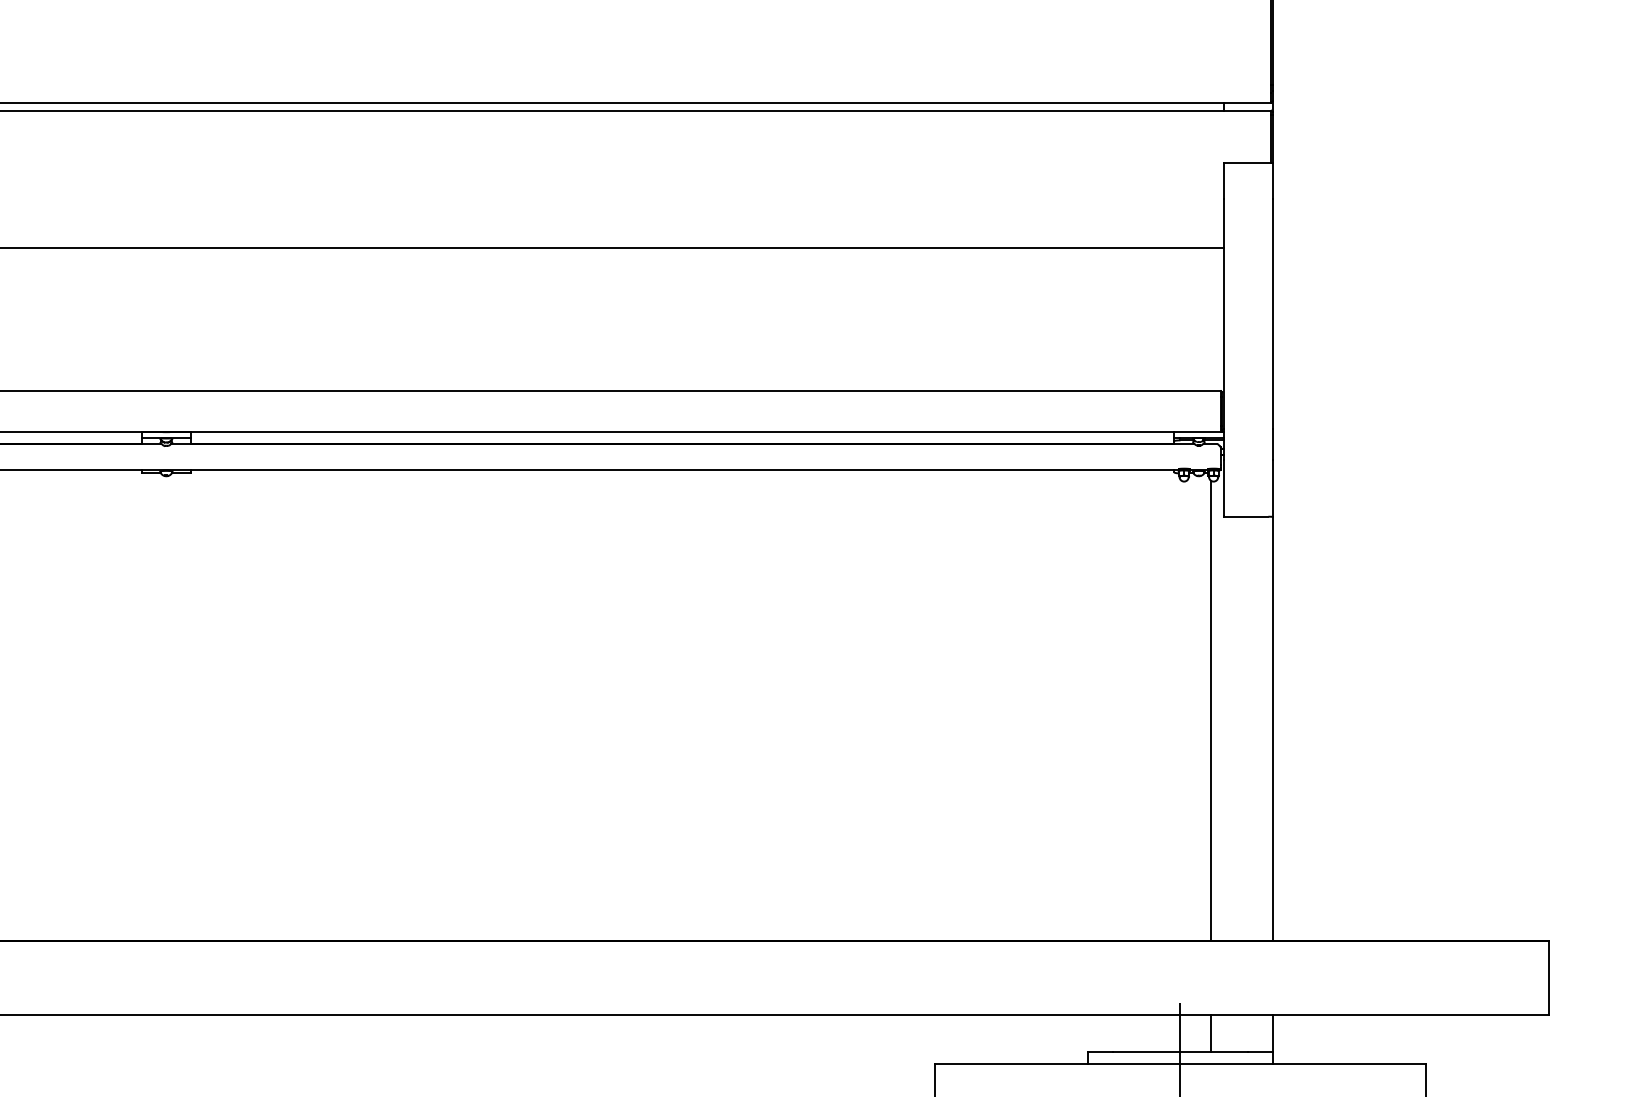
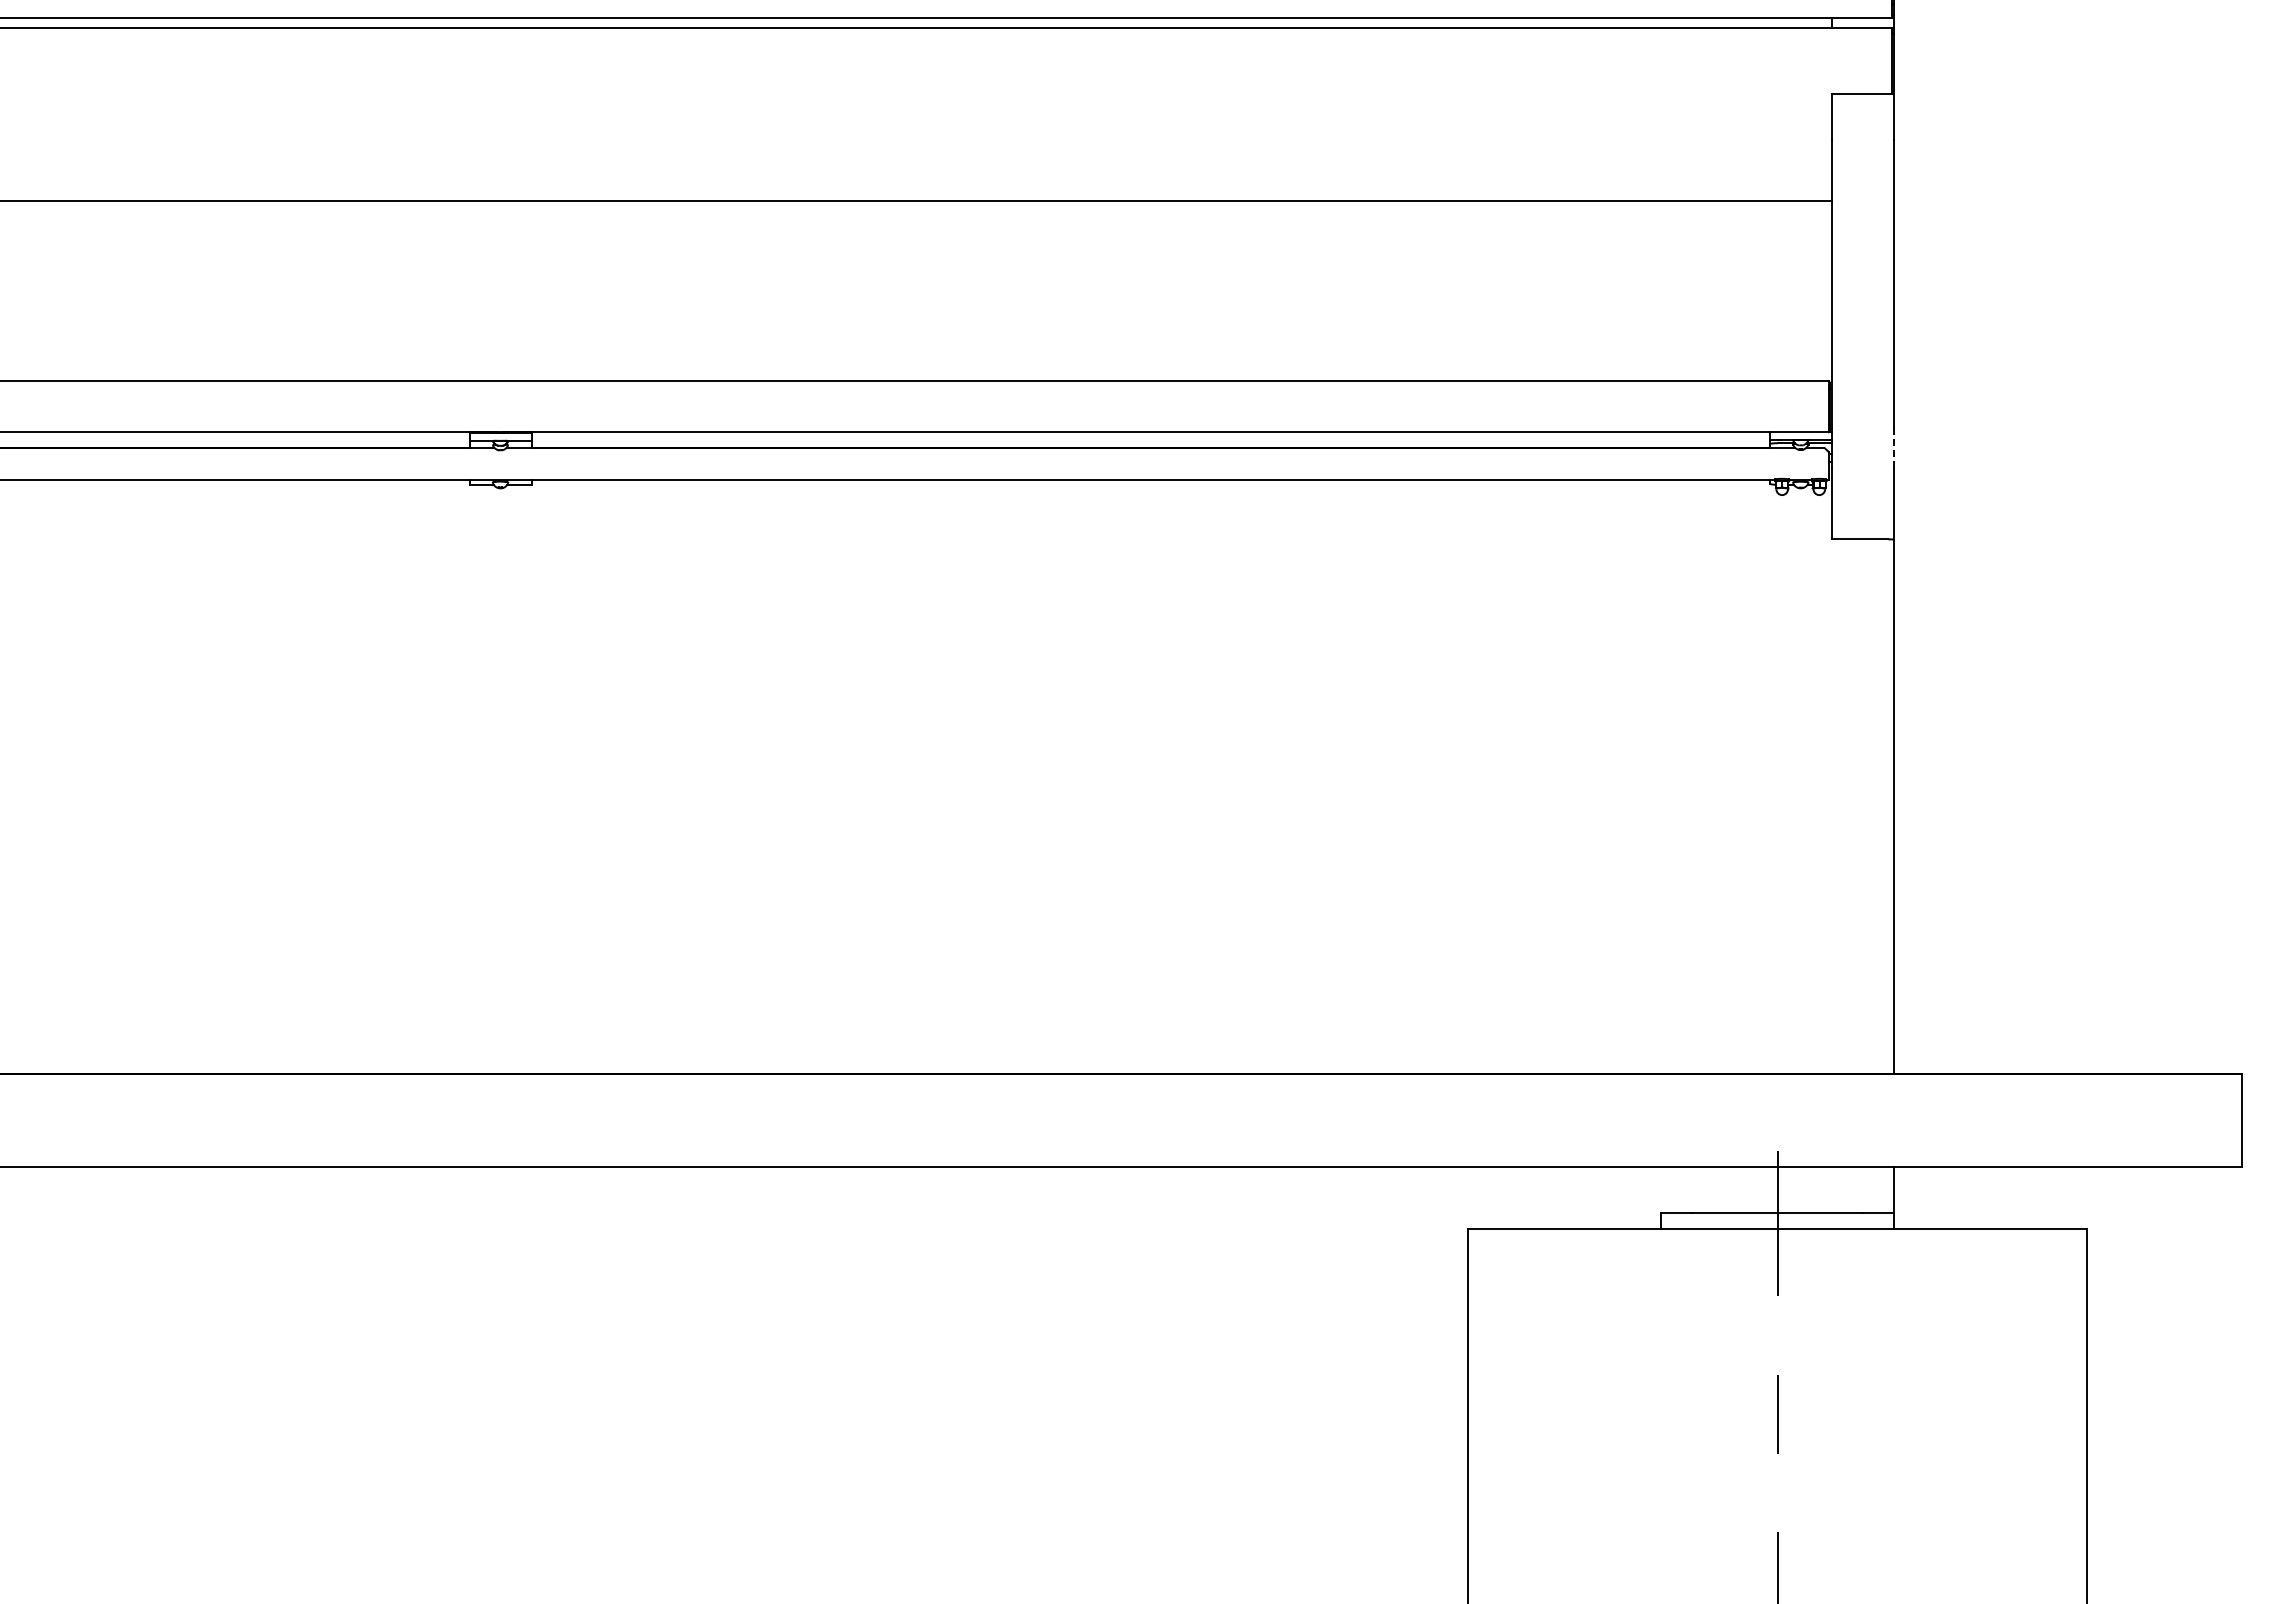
line: (1272, 443) -> (1893, 447), solid -> dashed
line: (1211, 711) -> (1816, 784), removed
line: (1211, 1033) -> (1816, 1189), removed

